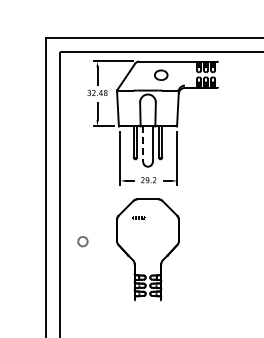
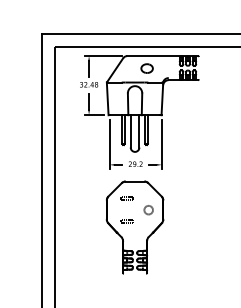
line: (143, 144) -> (130, 131), dashed -> solid
circle: (82, 241) -> (148, 210), moved
part: (138, 243) -> (126, 221), added

